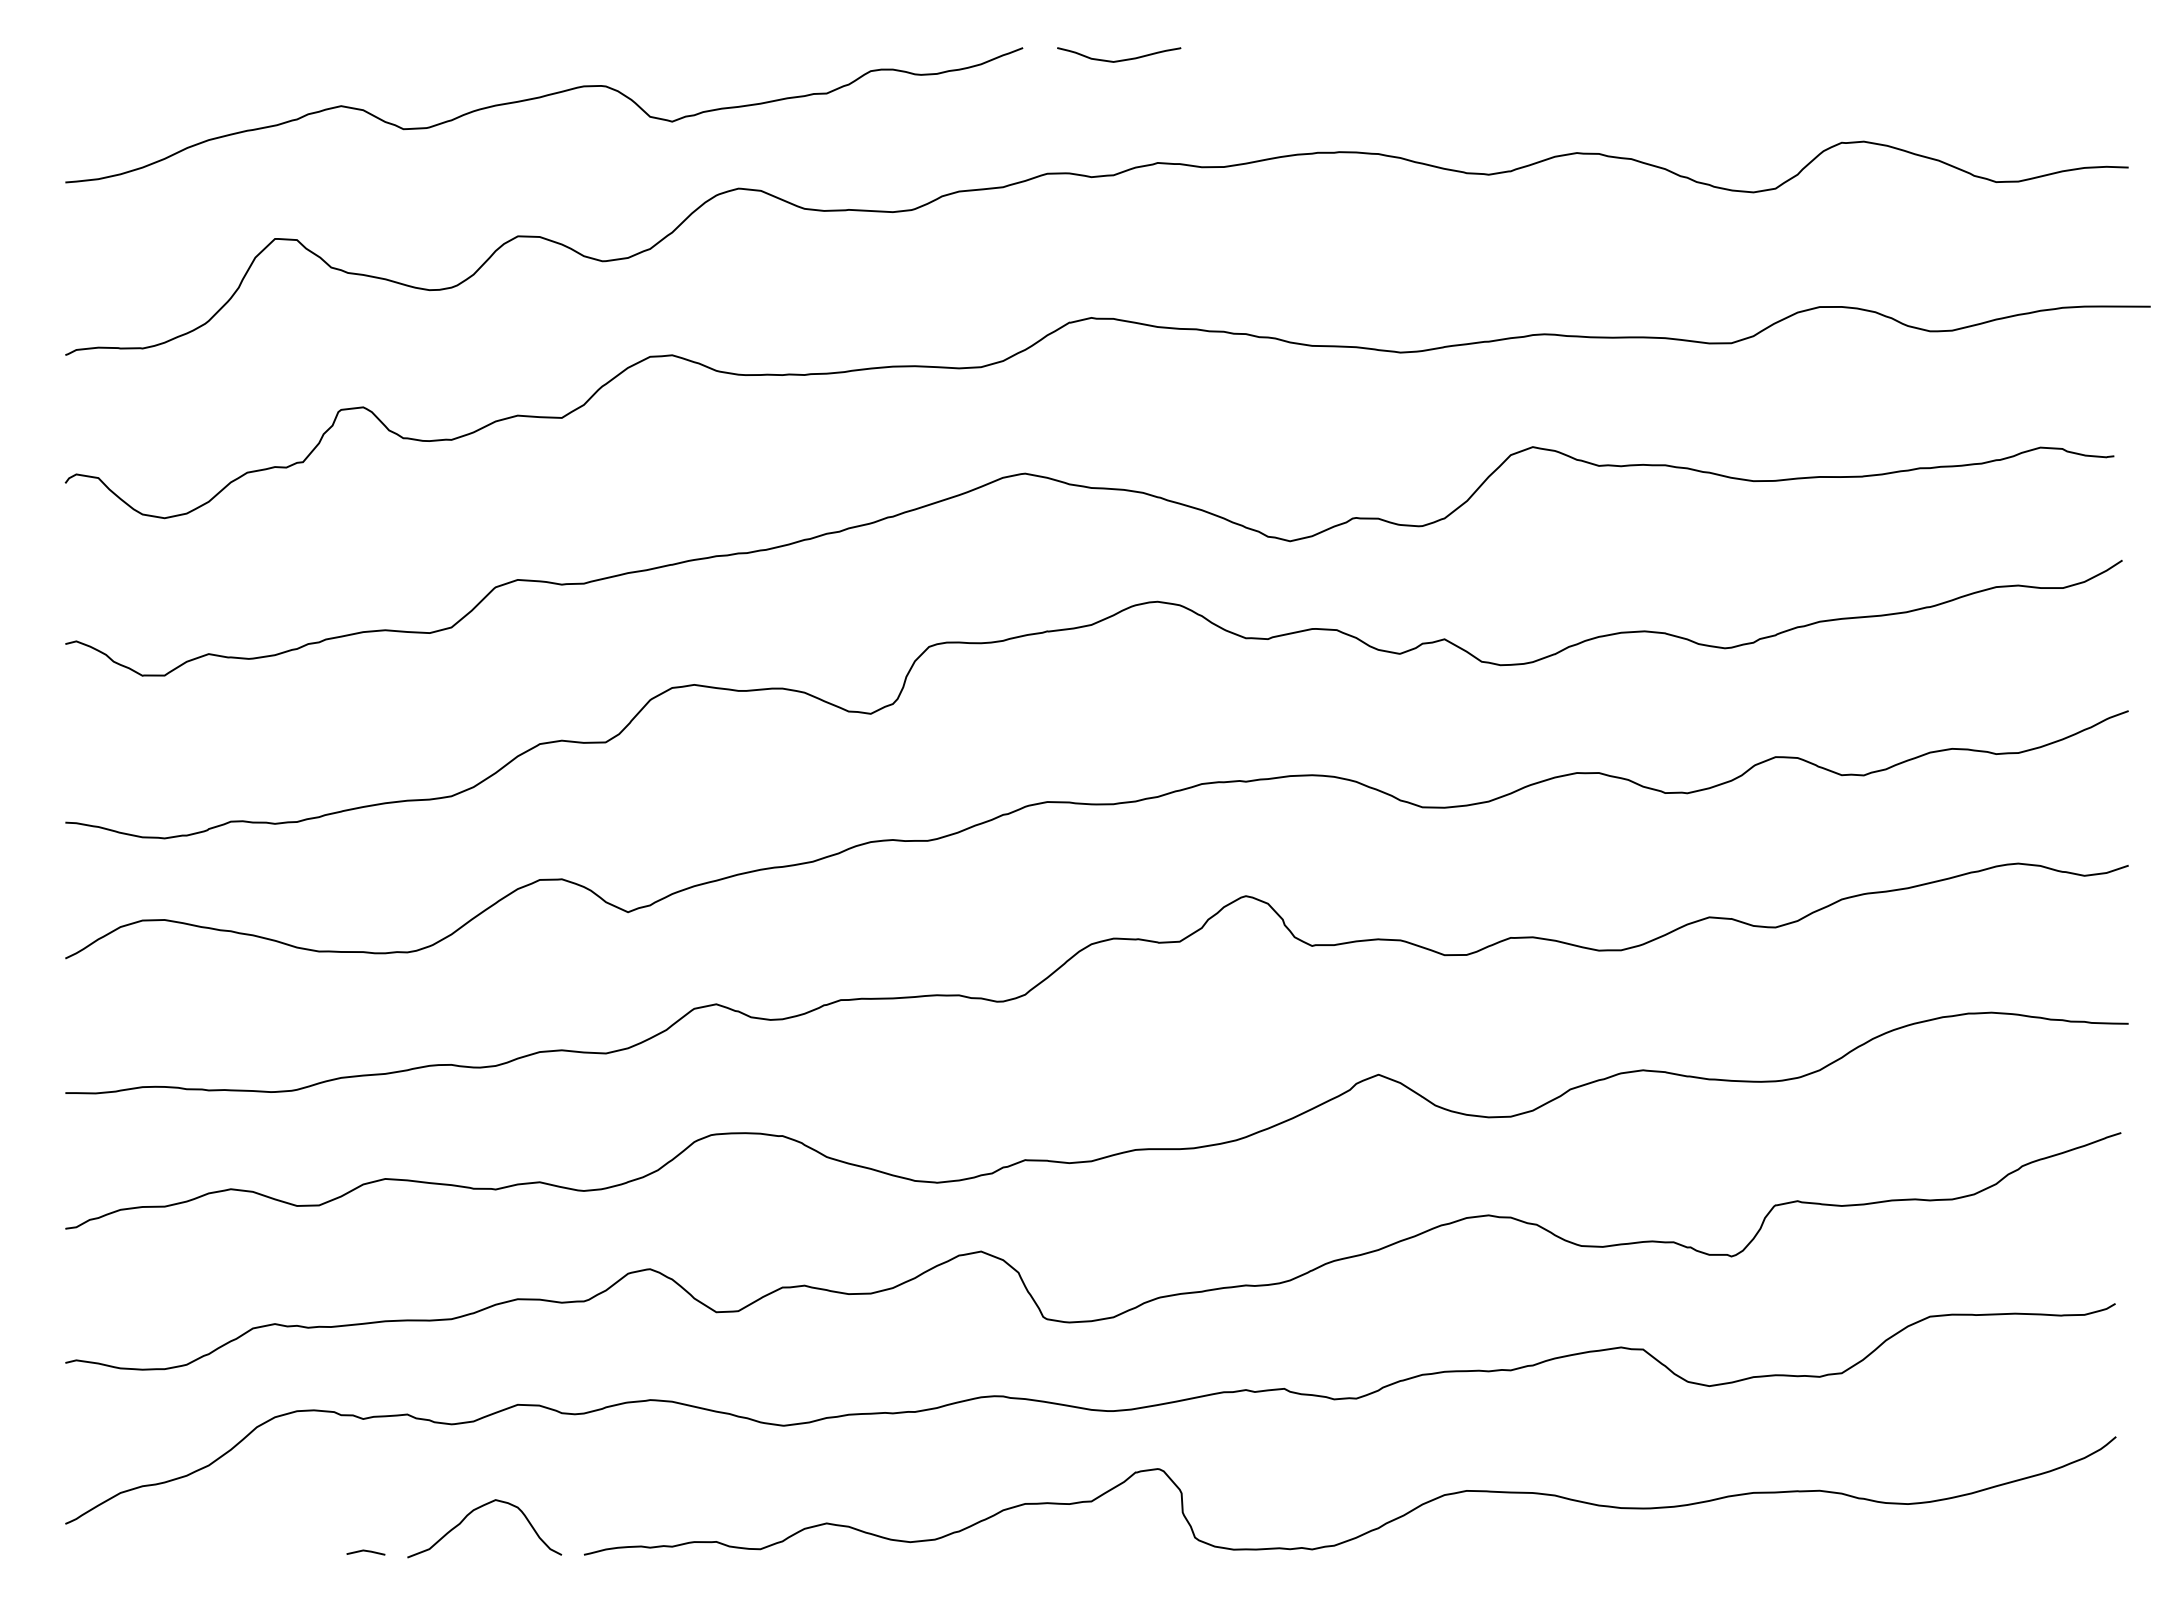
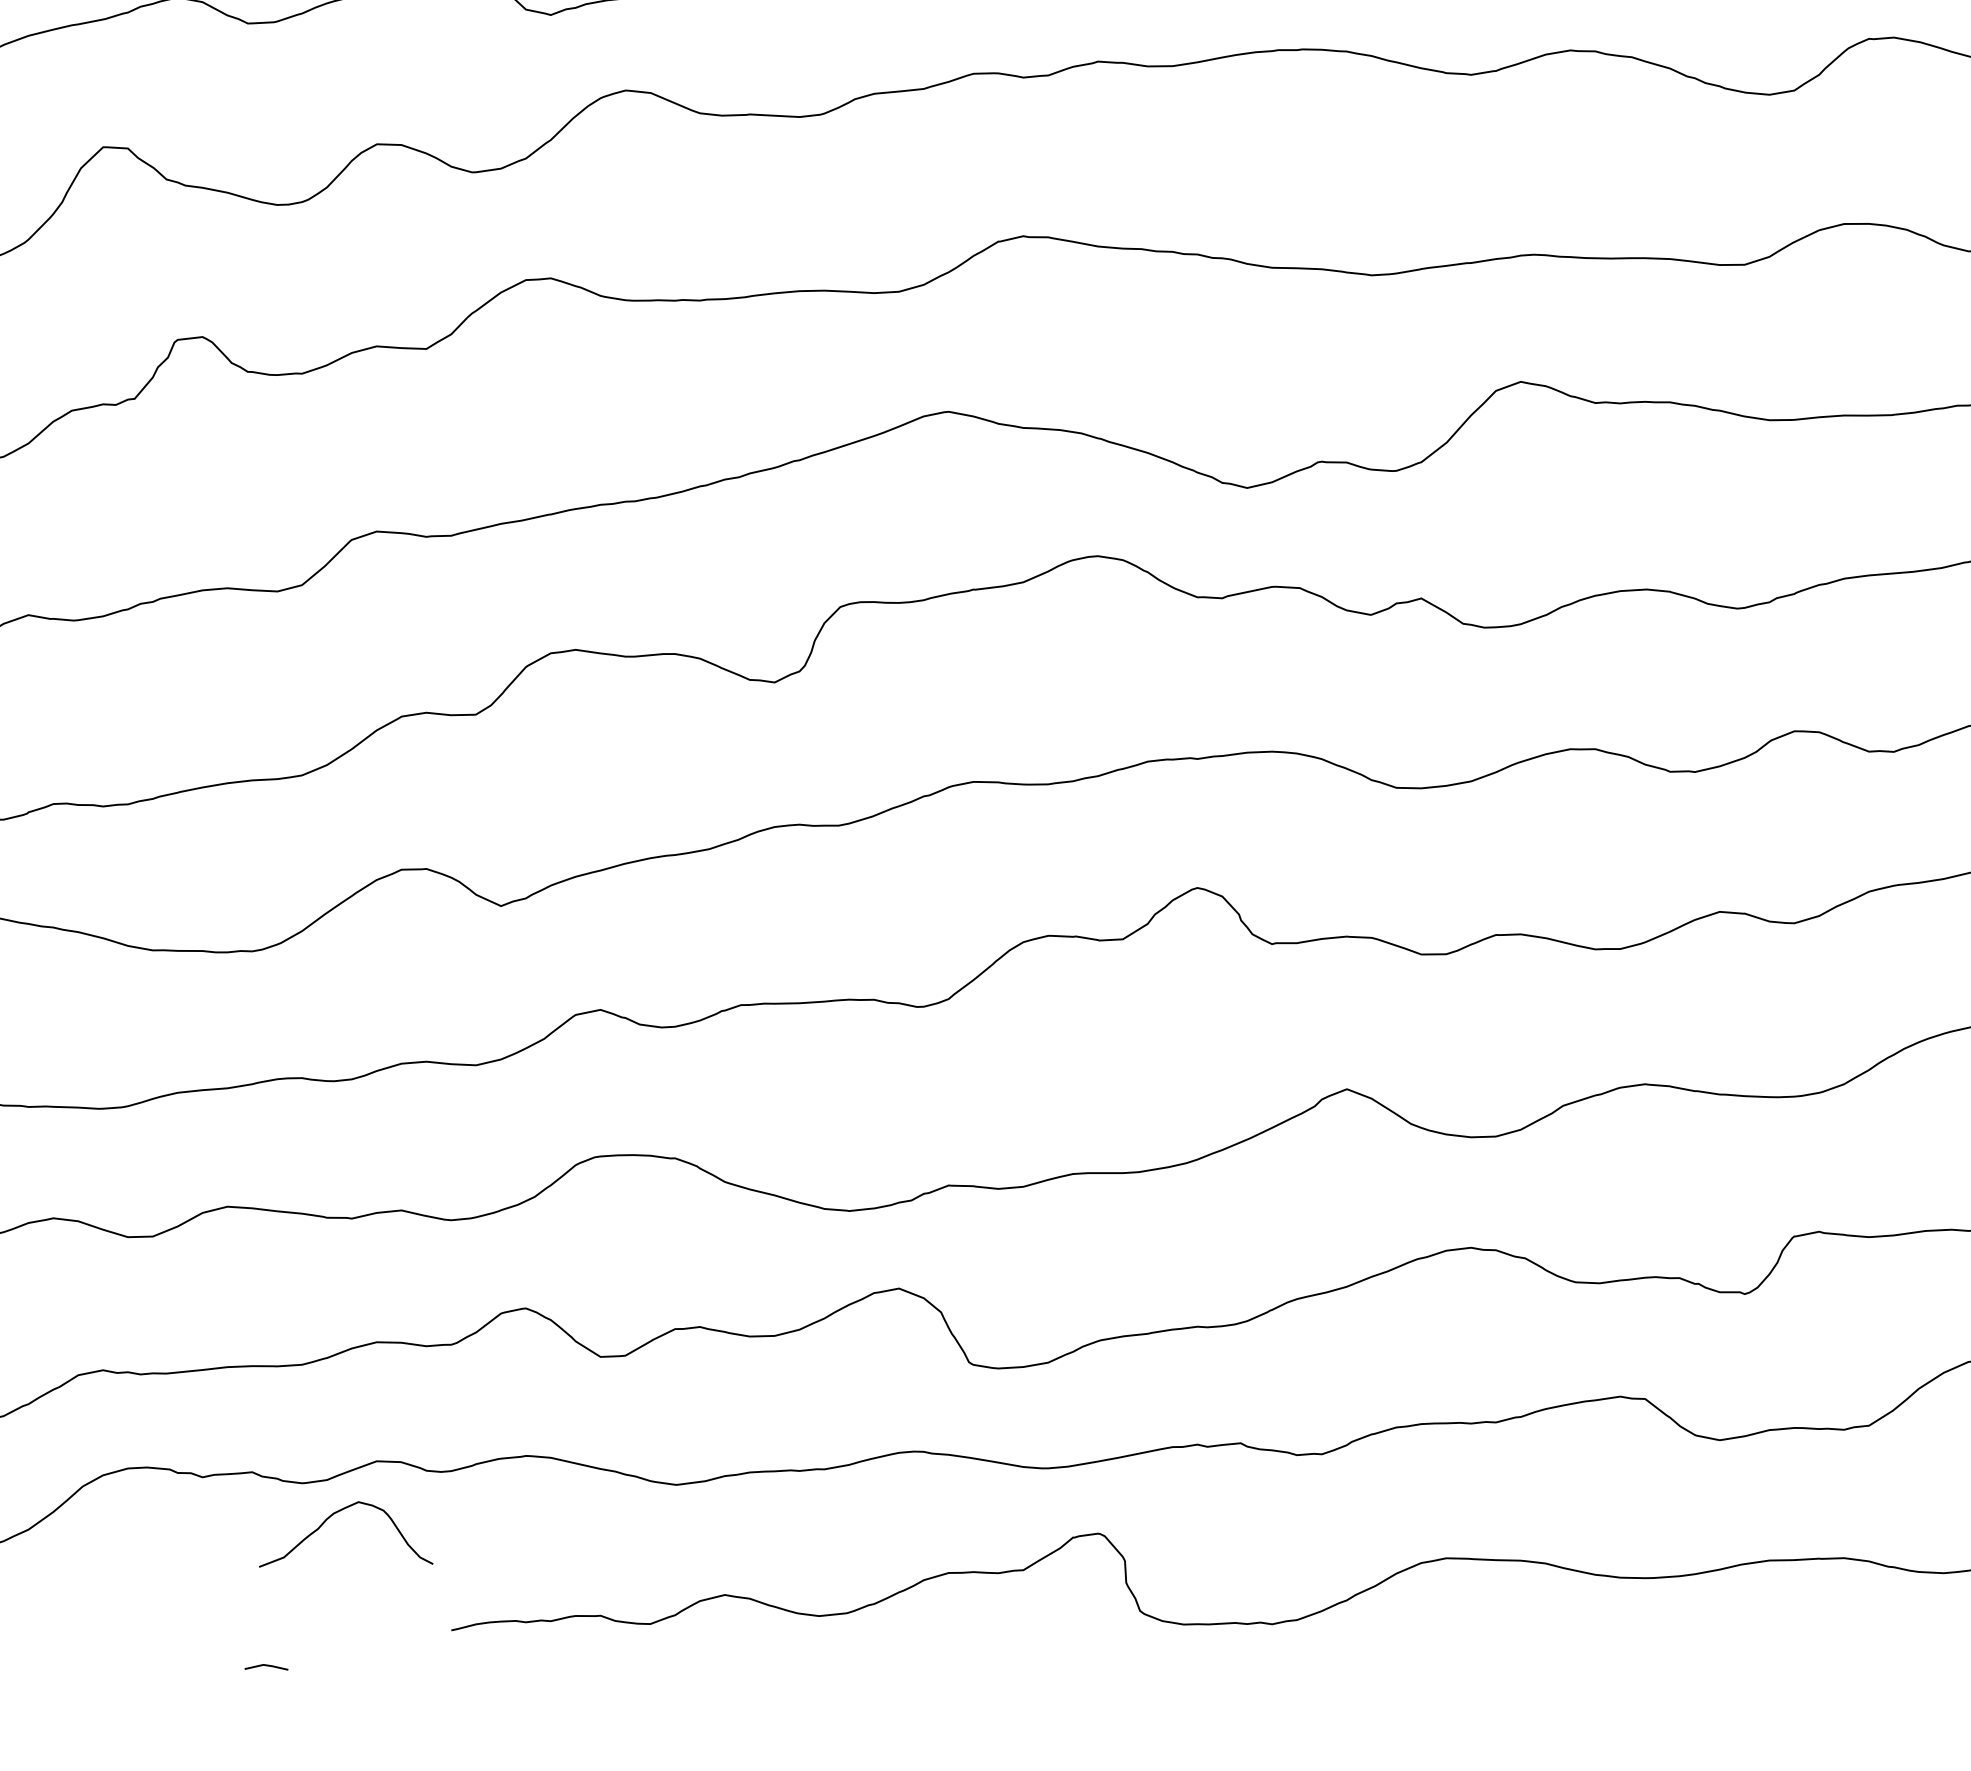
curve: (471, 1513) -> (331, 1517), moved
line: (365, 1551) -> (265, 1666), moved

